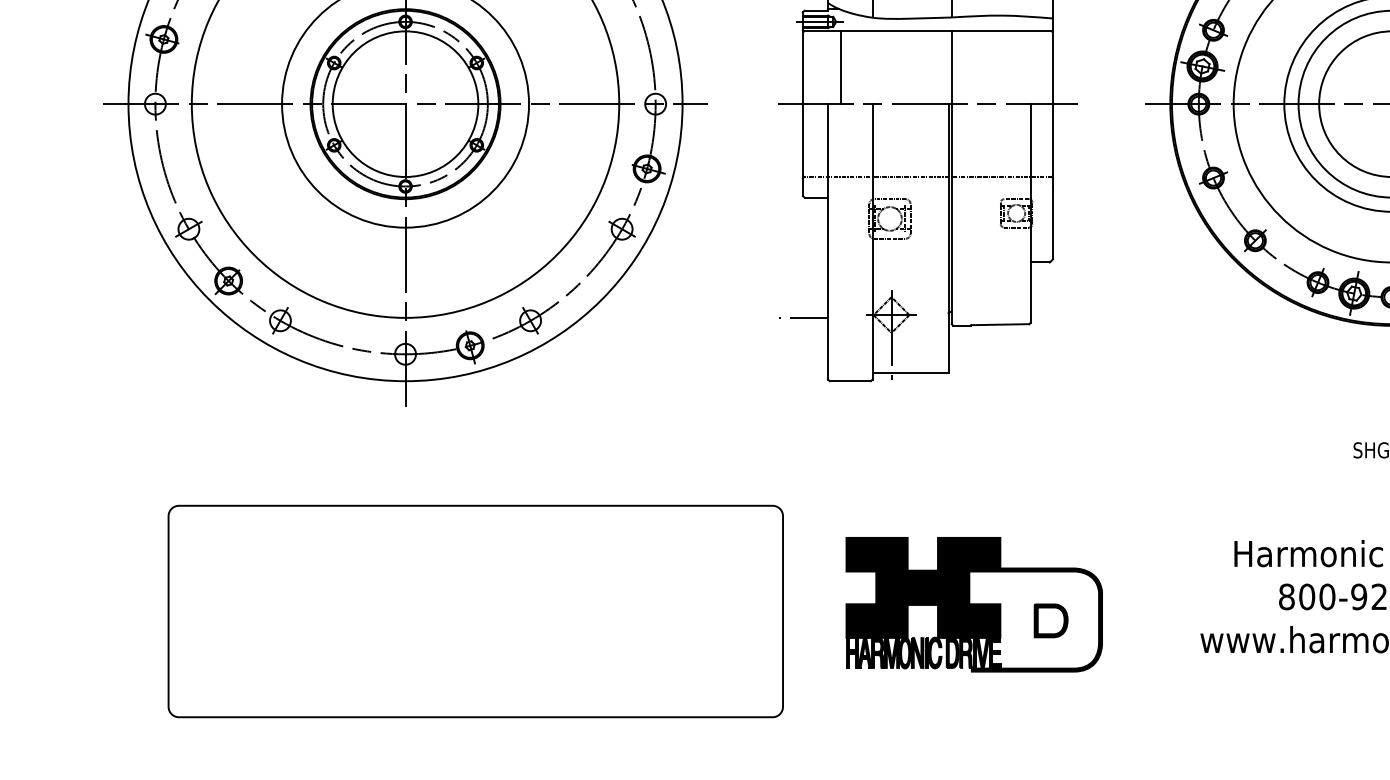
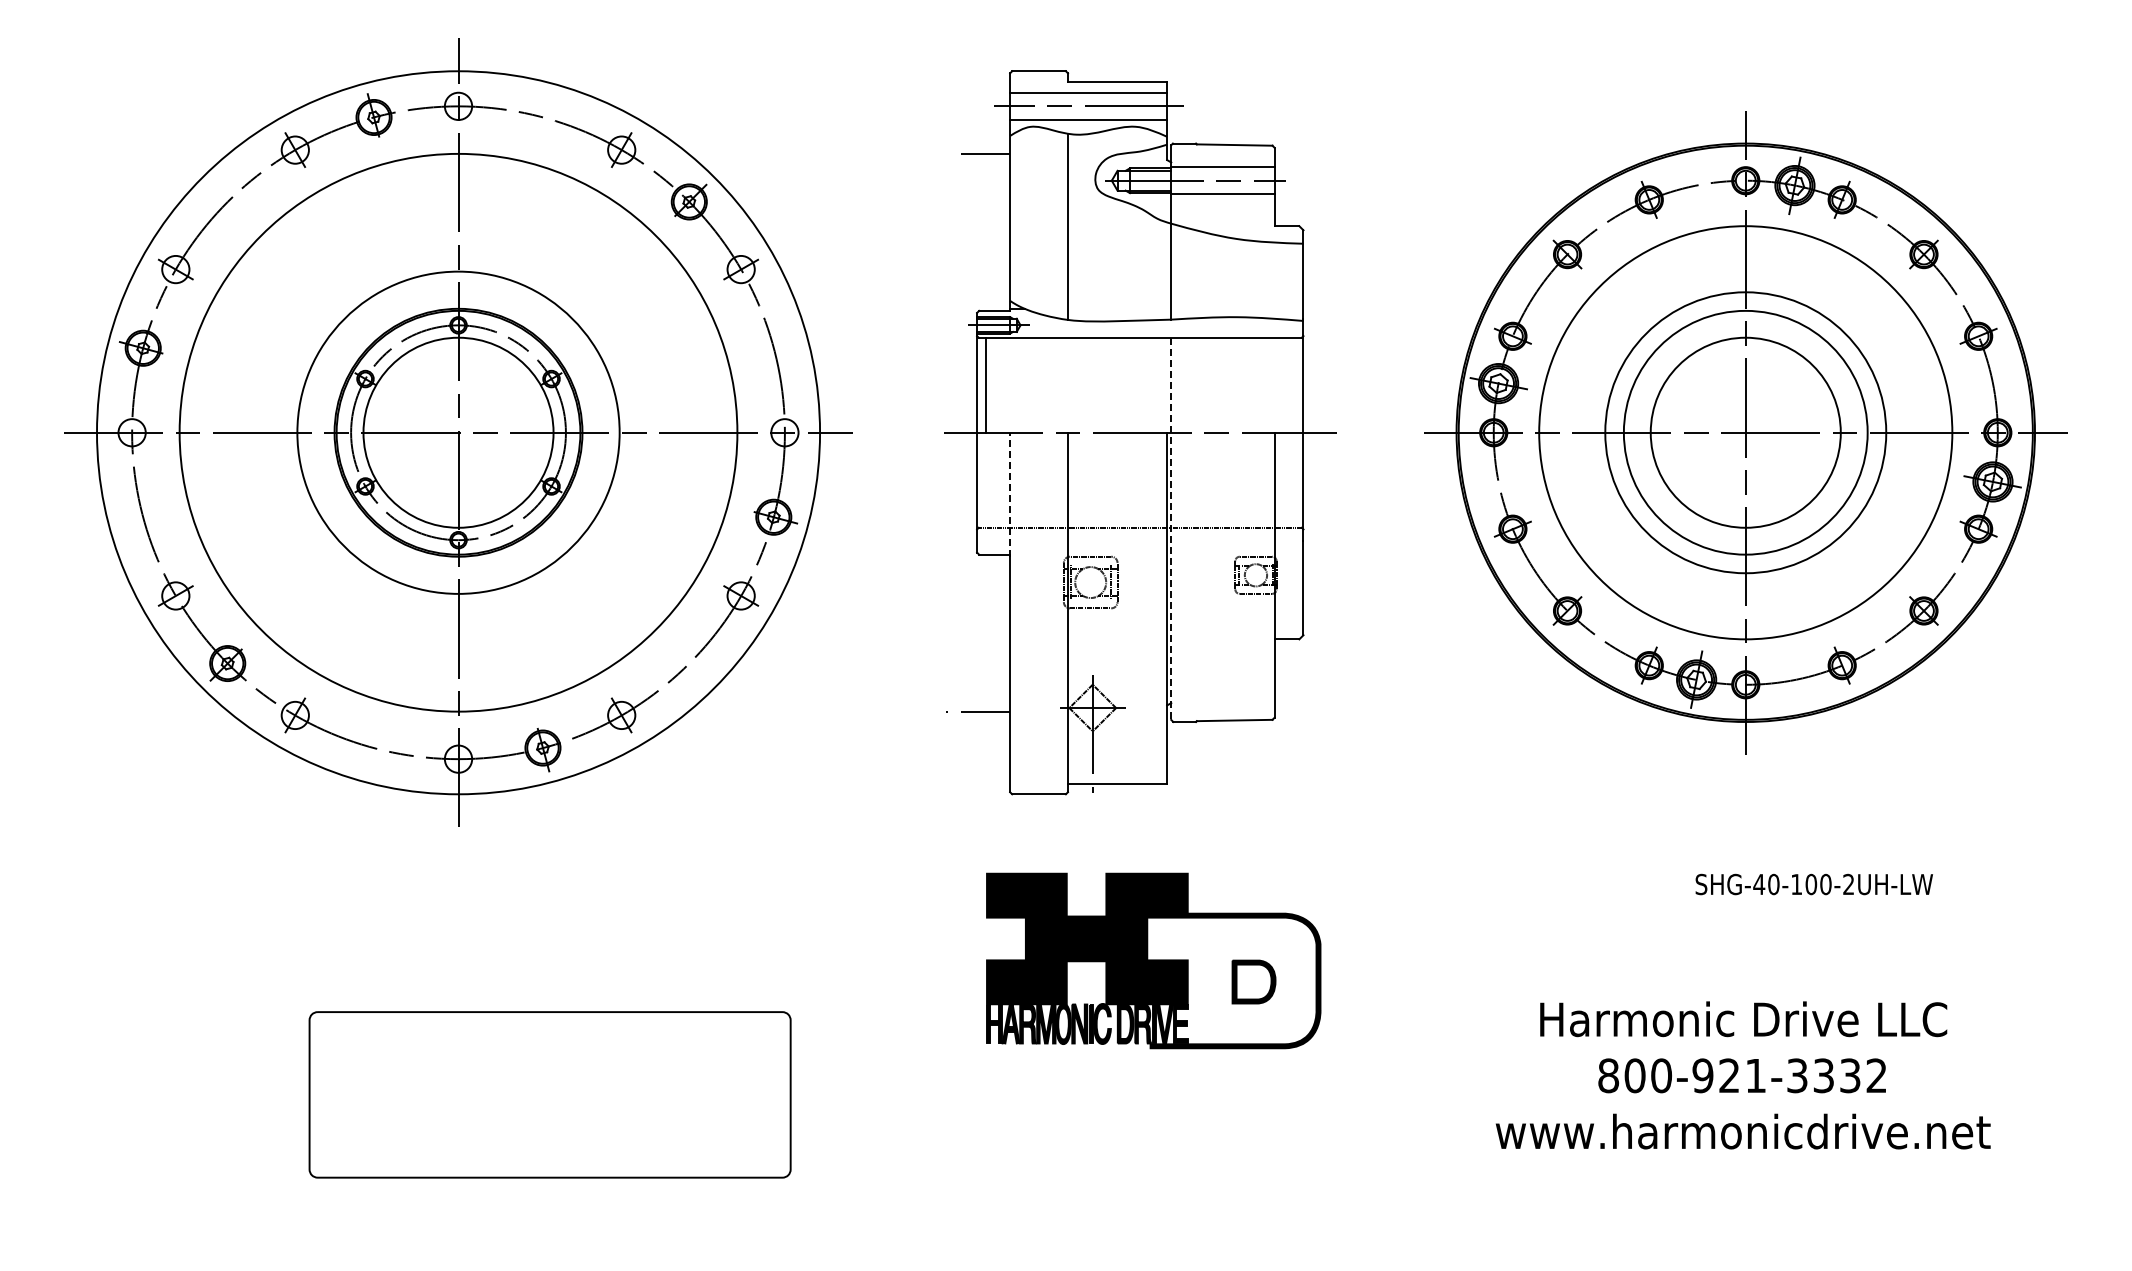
line: (840, 67) -> (985, 384), moved
line: (828, 151) -> (1010, 494), solid -> dashed
line: (951, 178) -> (1171, 529), solid -> dashed
part: (974, 604) -> (1153, 960), moved
part: (475, 611) -> (549, 1094), size x0.6

